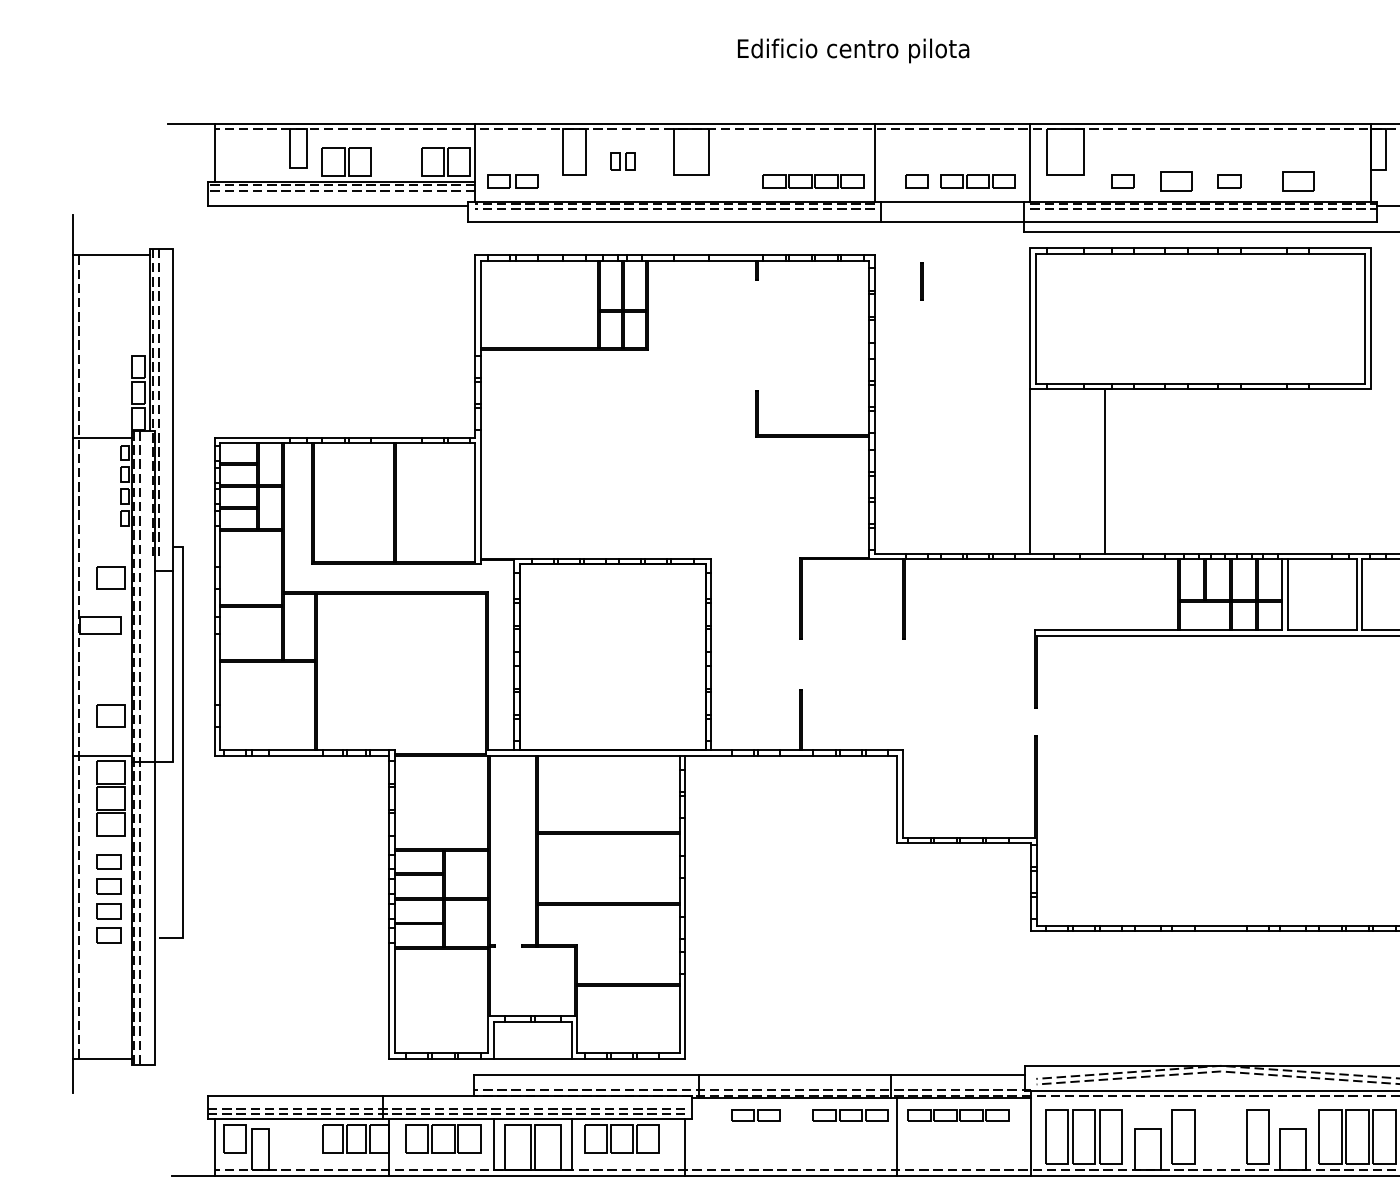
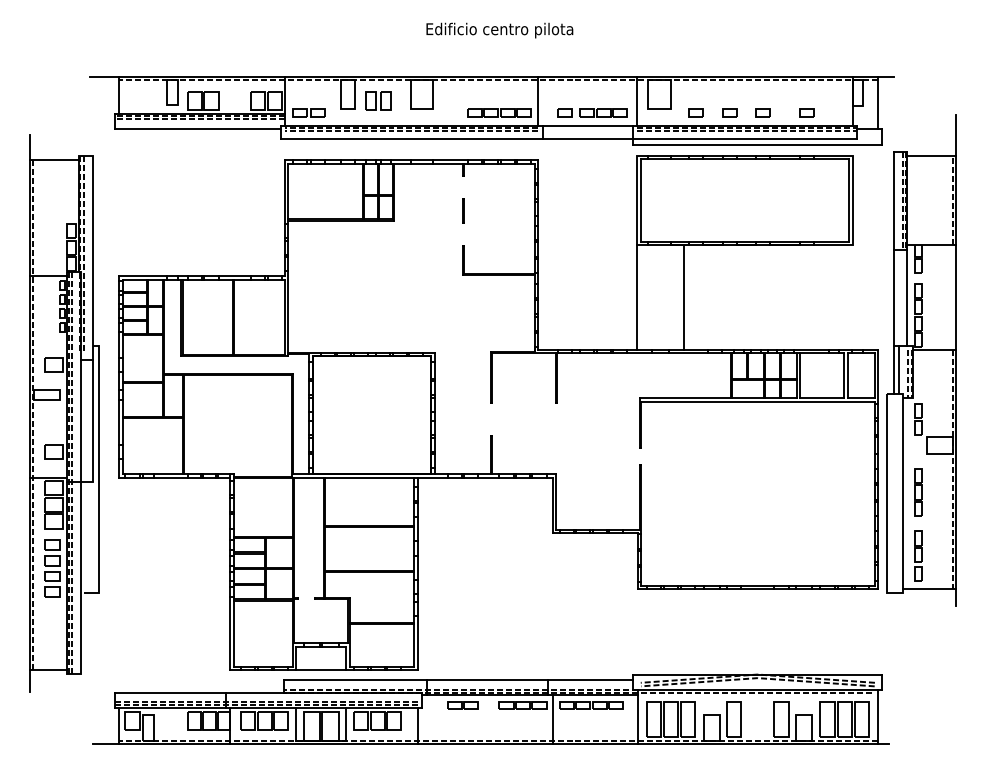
text: (853, 50) -> (499, 30), moved
part: (622, 161) -> (378, 100), size x1.67
part: (1176, 180) -> (729, 112), size x0.71
part: (1297, 180) -> (806, 112), size x0.71
line: (922, 280) -> (463, 210), moved

